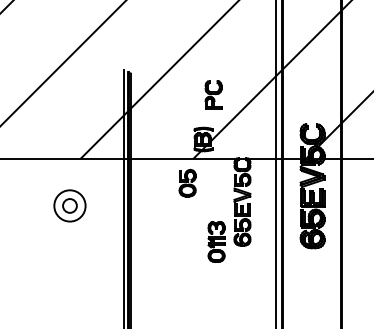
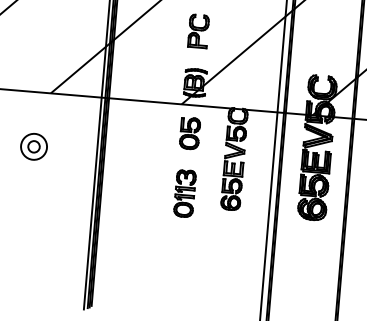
part: (213, 94) -> (198, 30), moved
part: (187, 182) -> (189, 132), moved
part: (70, 205) -> (34, 146), size x0.71
part: (216, 241) -> (184, 193), moved

